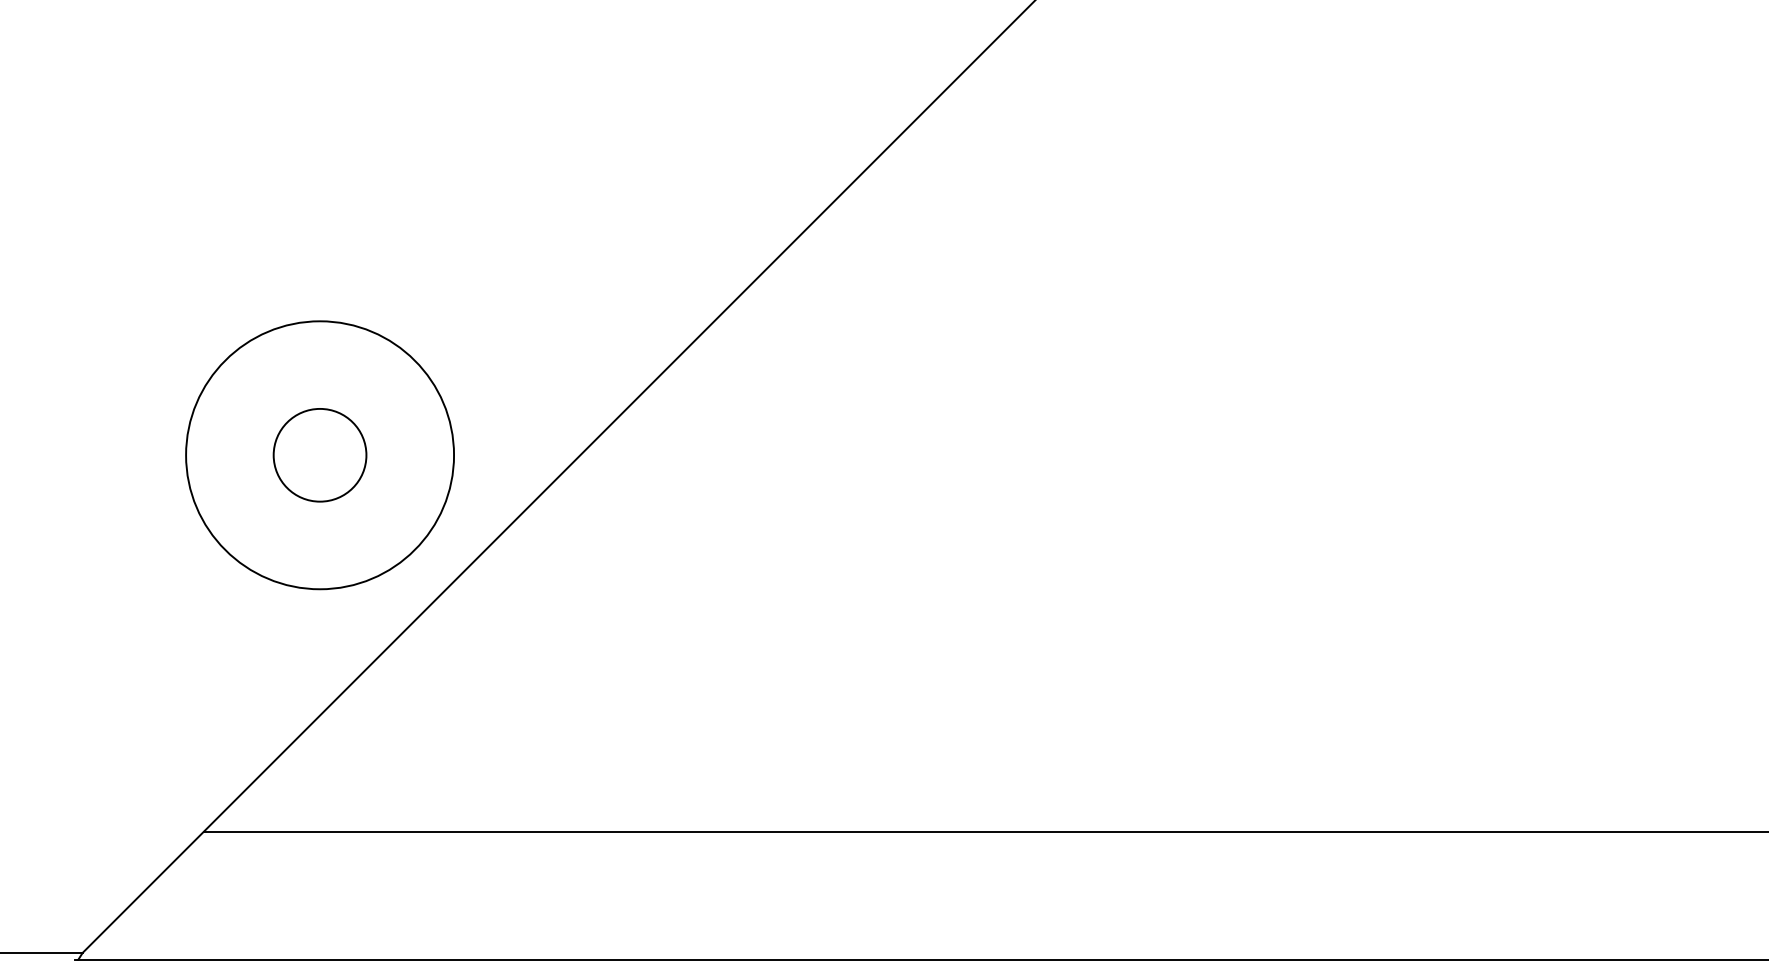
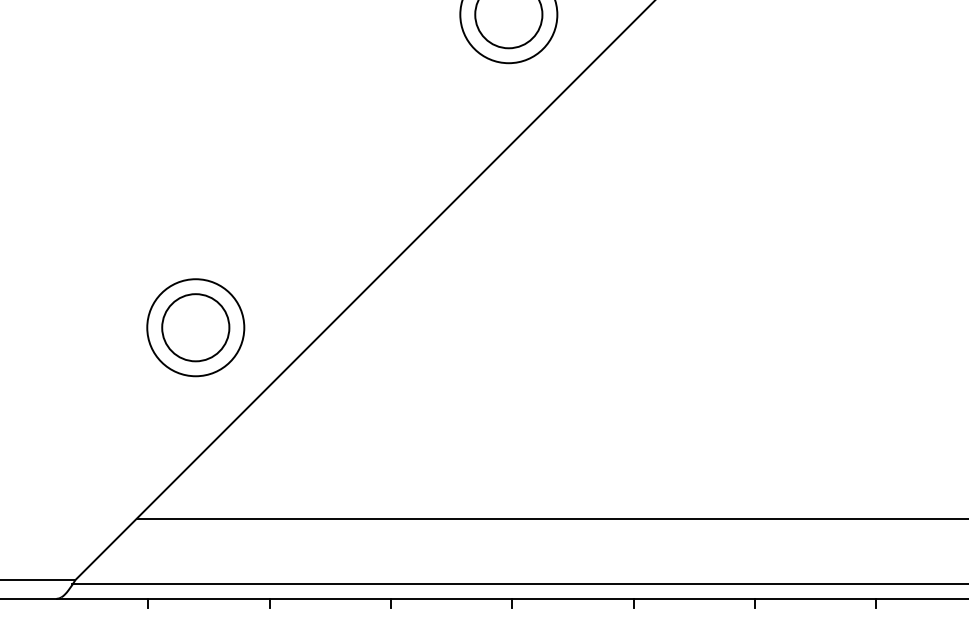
circle: (319, 454) -> (195, 327), size x0.71
circle: (319, 454) -> (195, 327), size x1.43

